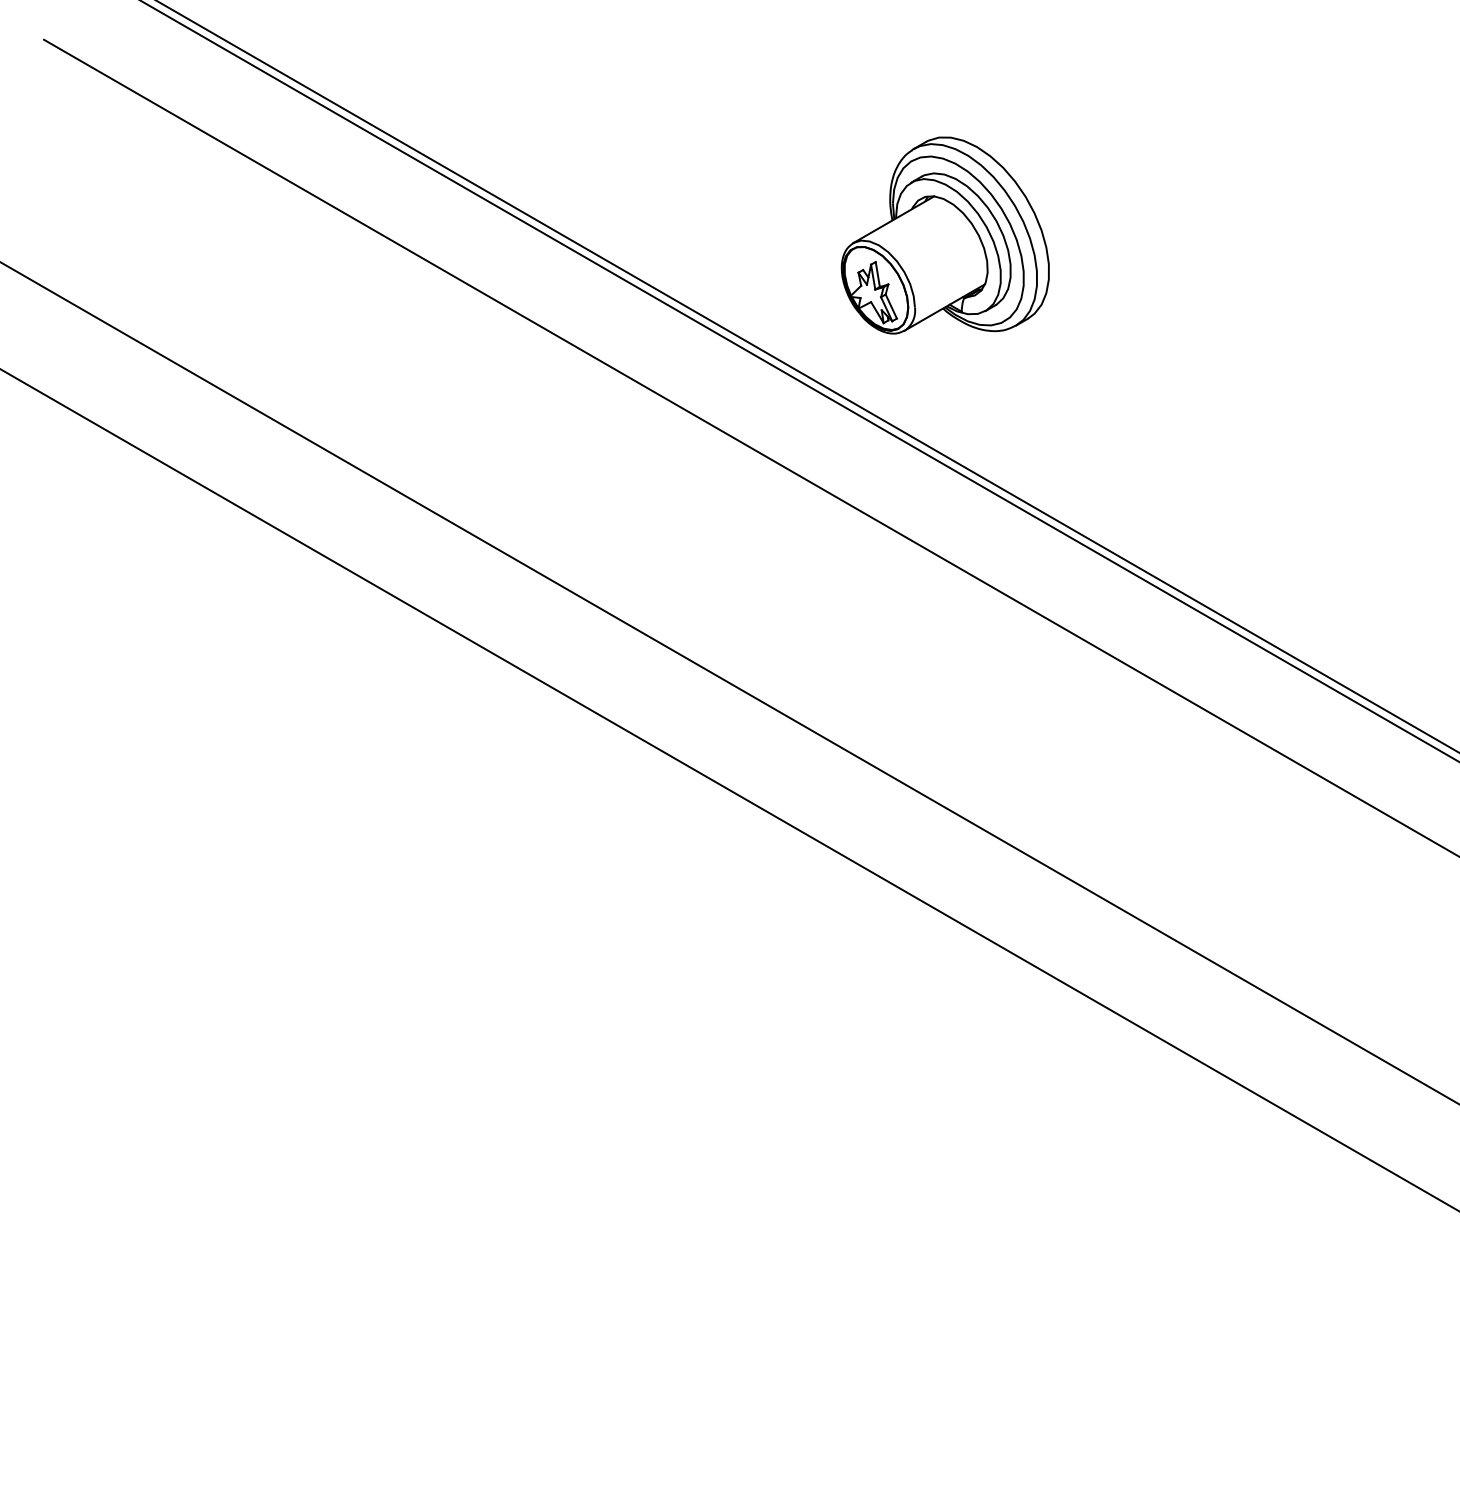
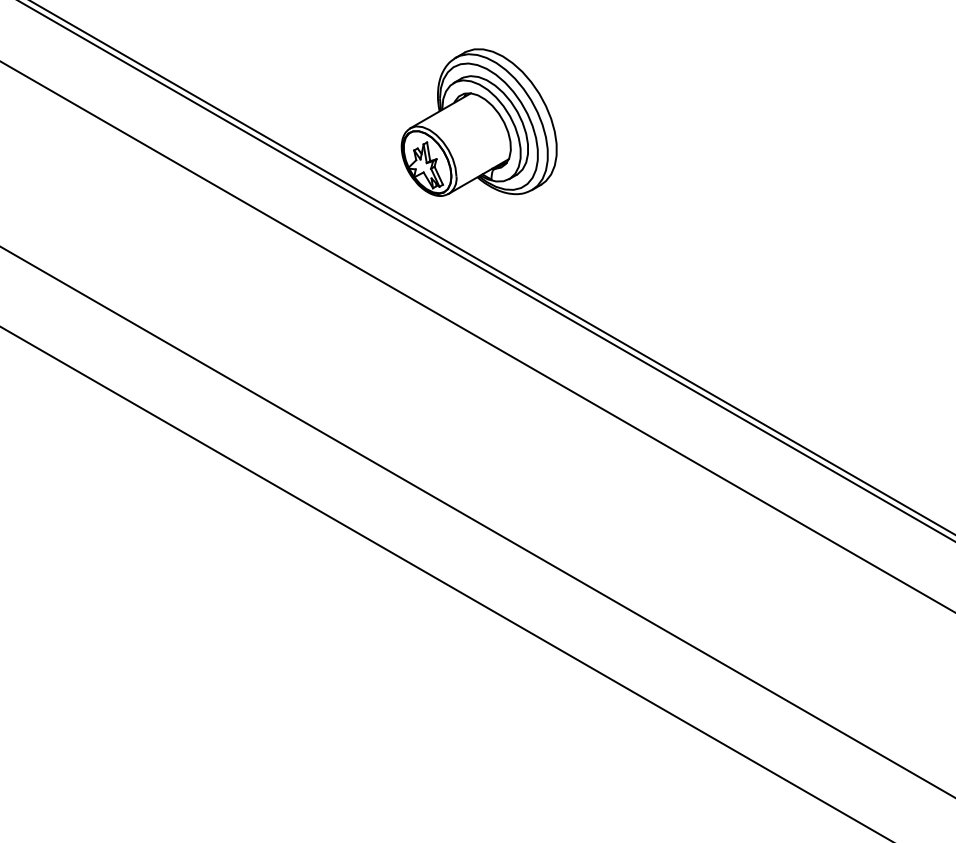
part: (944, 235) -> (478, 122), moved

